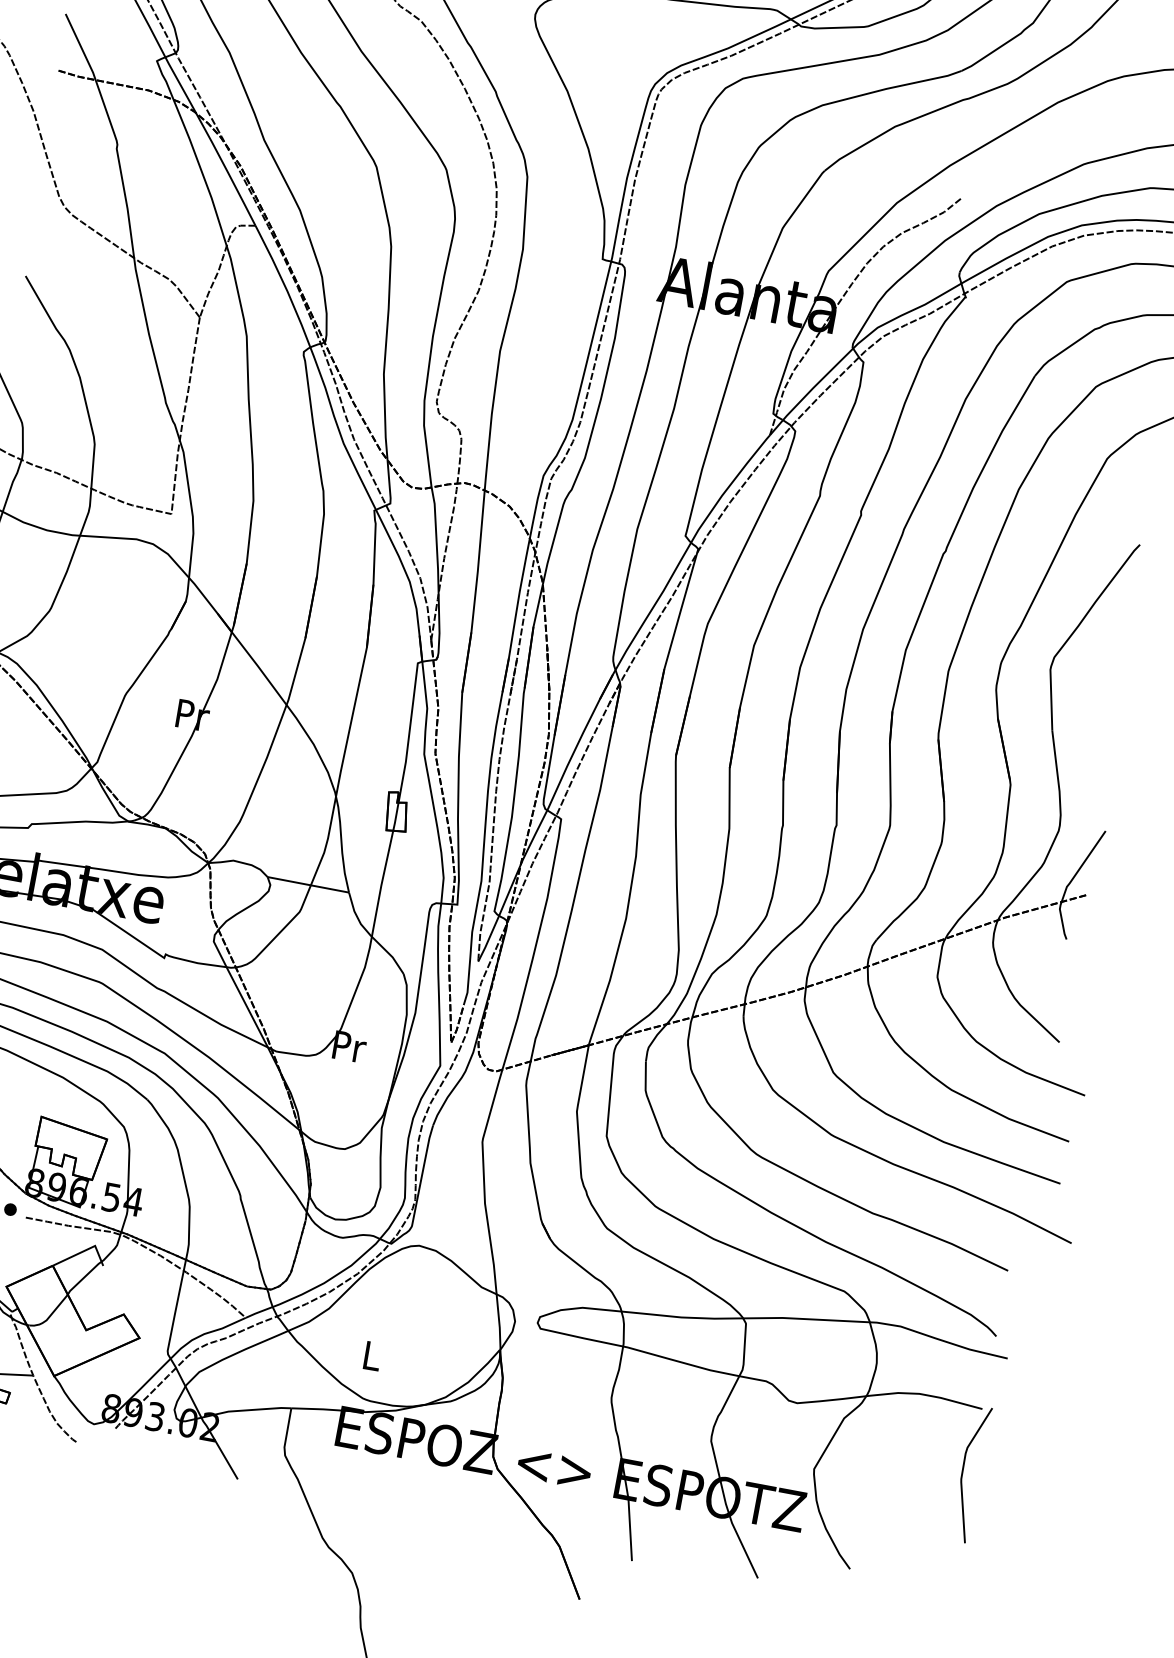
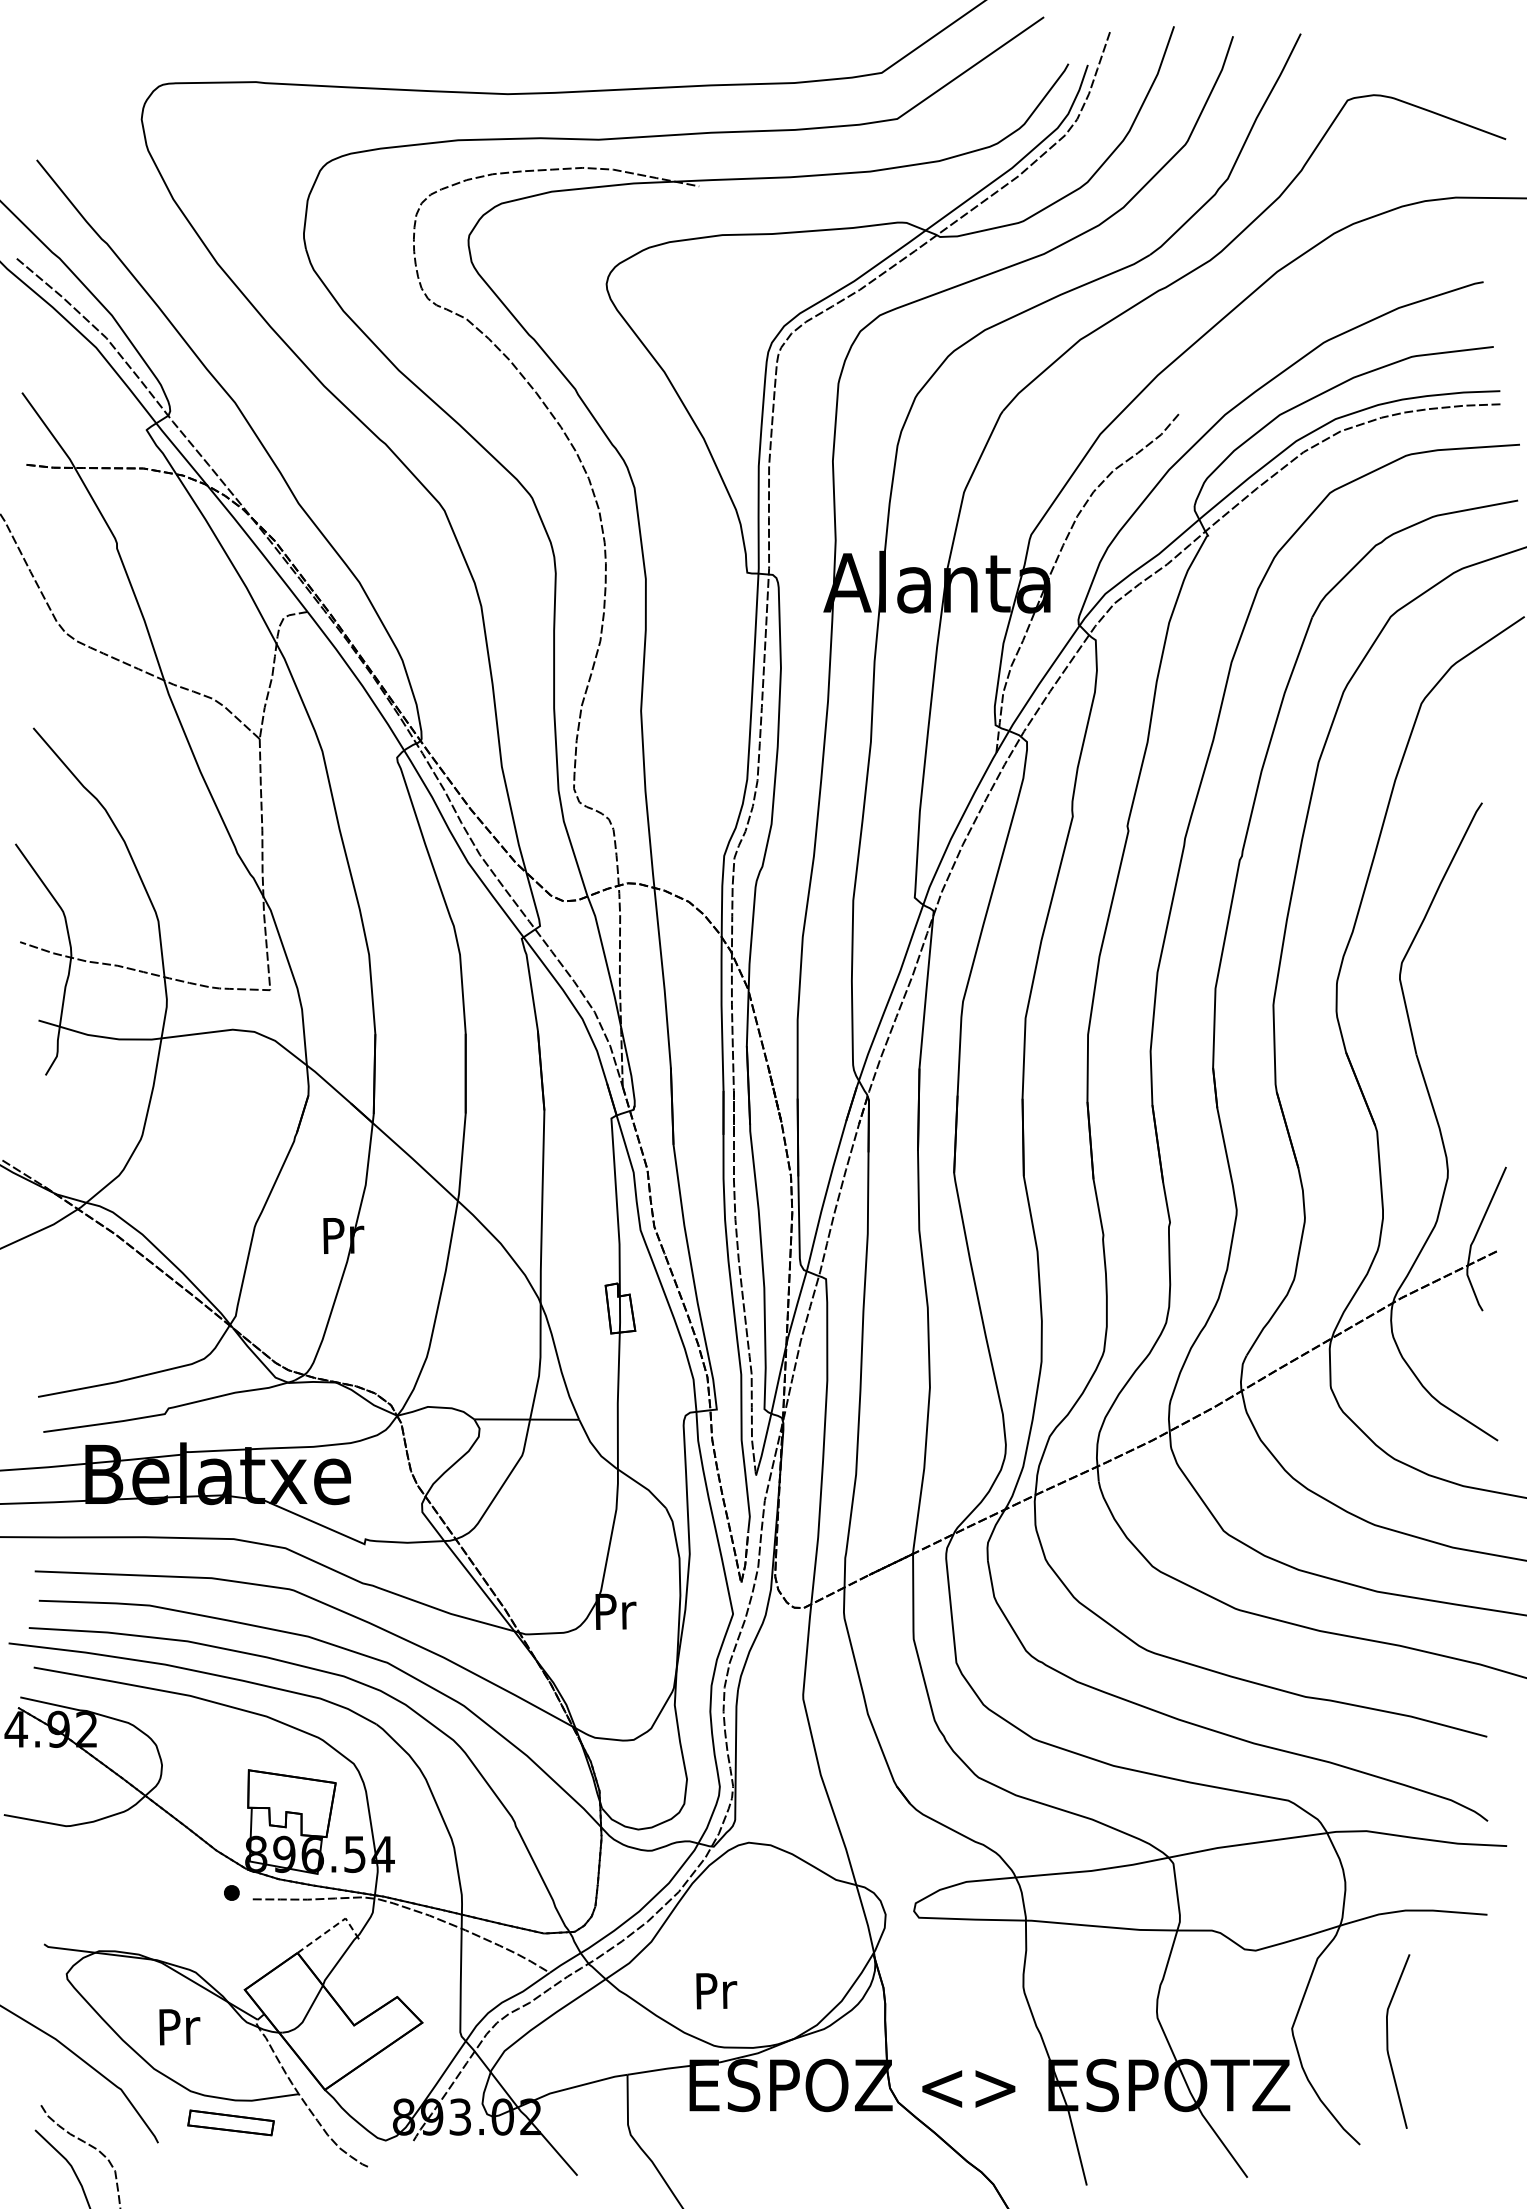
line: (84, 1251) -> (333, 1927), solid -> dashed
text: (372, 1356) -> (716, 1991), L -> Pr
curve: (963, 1472) -> (1388, 2041), moved

